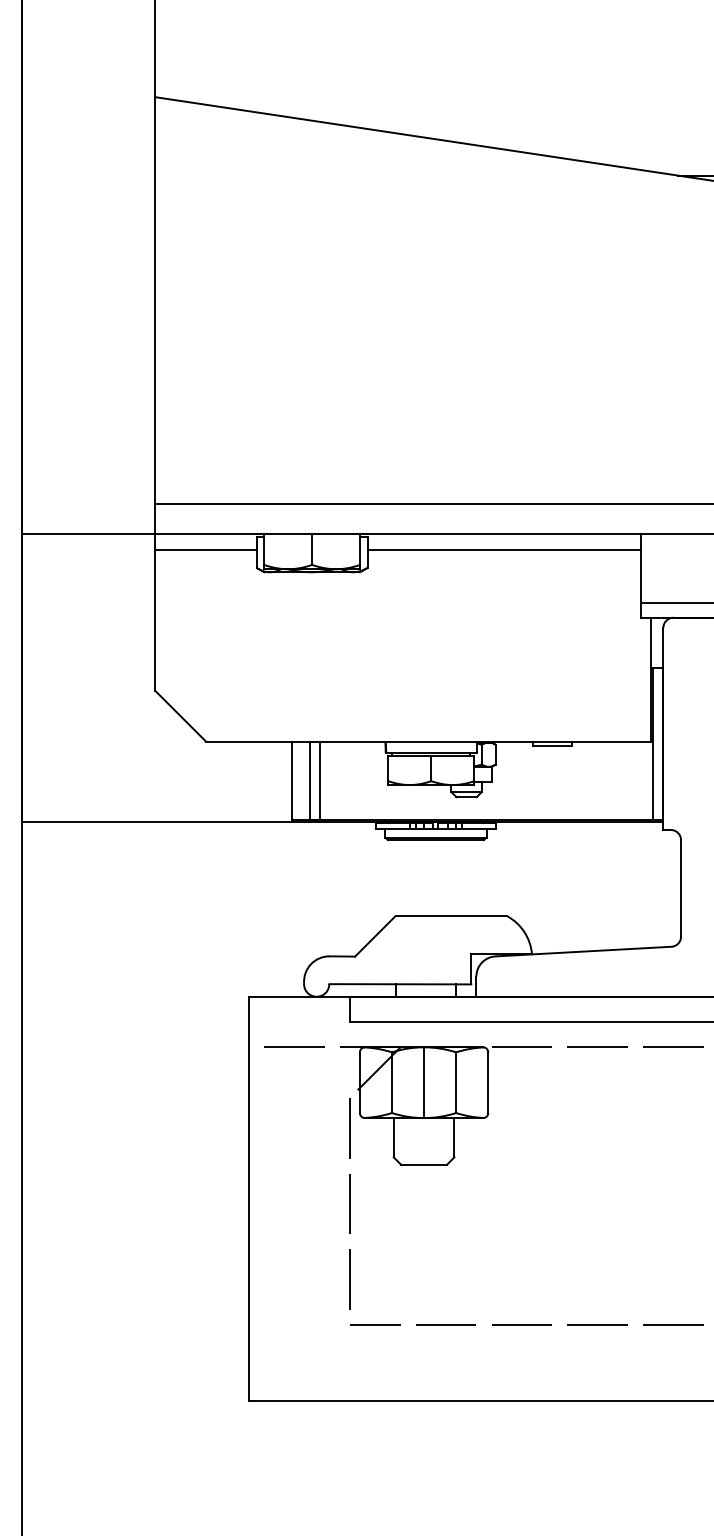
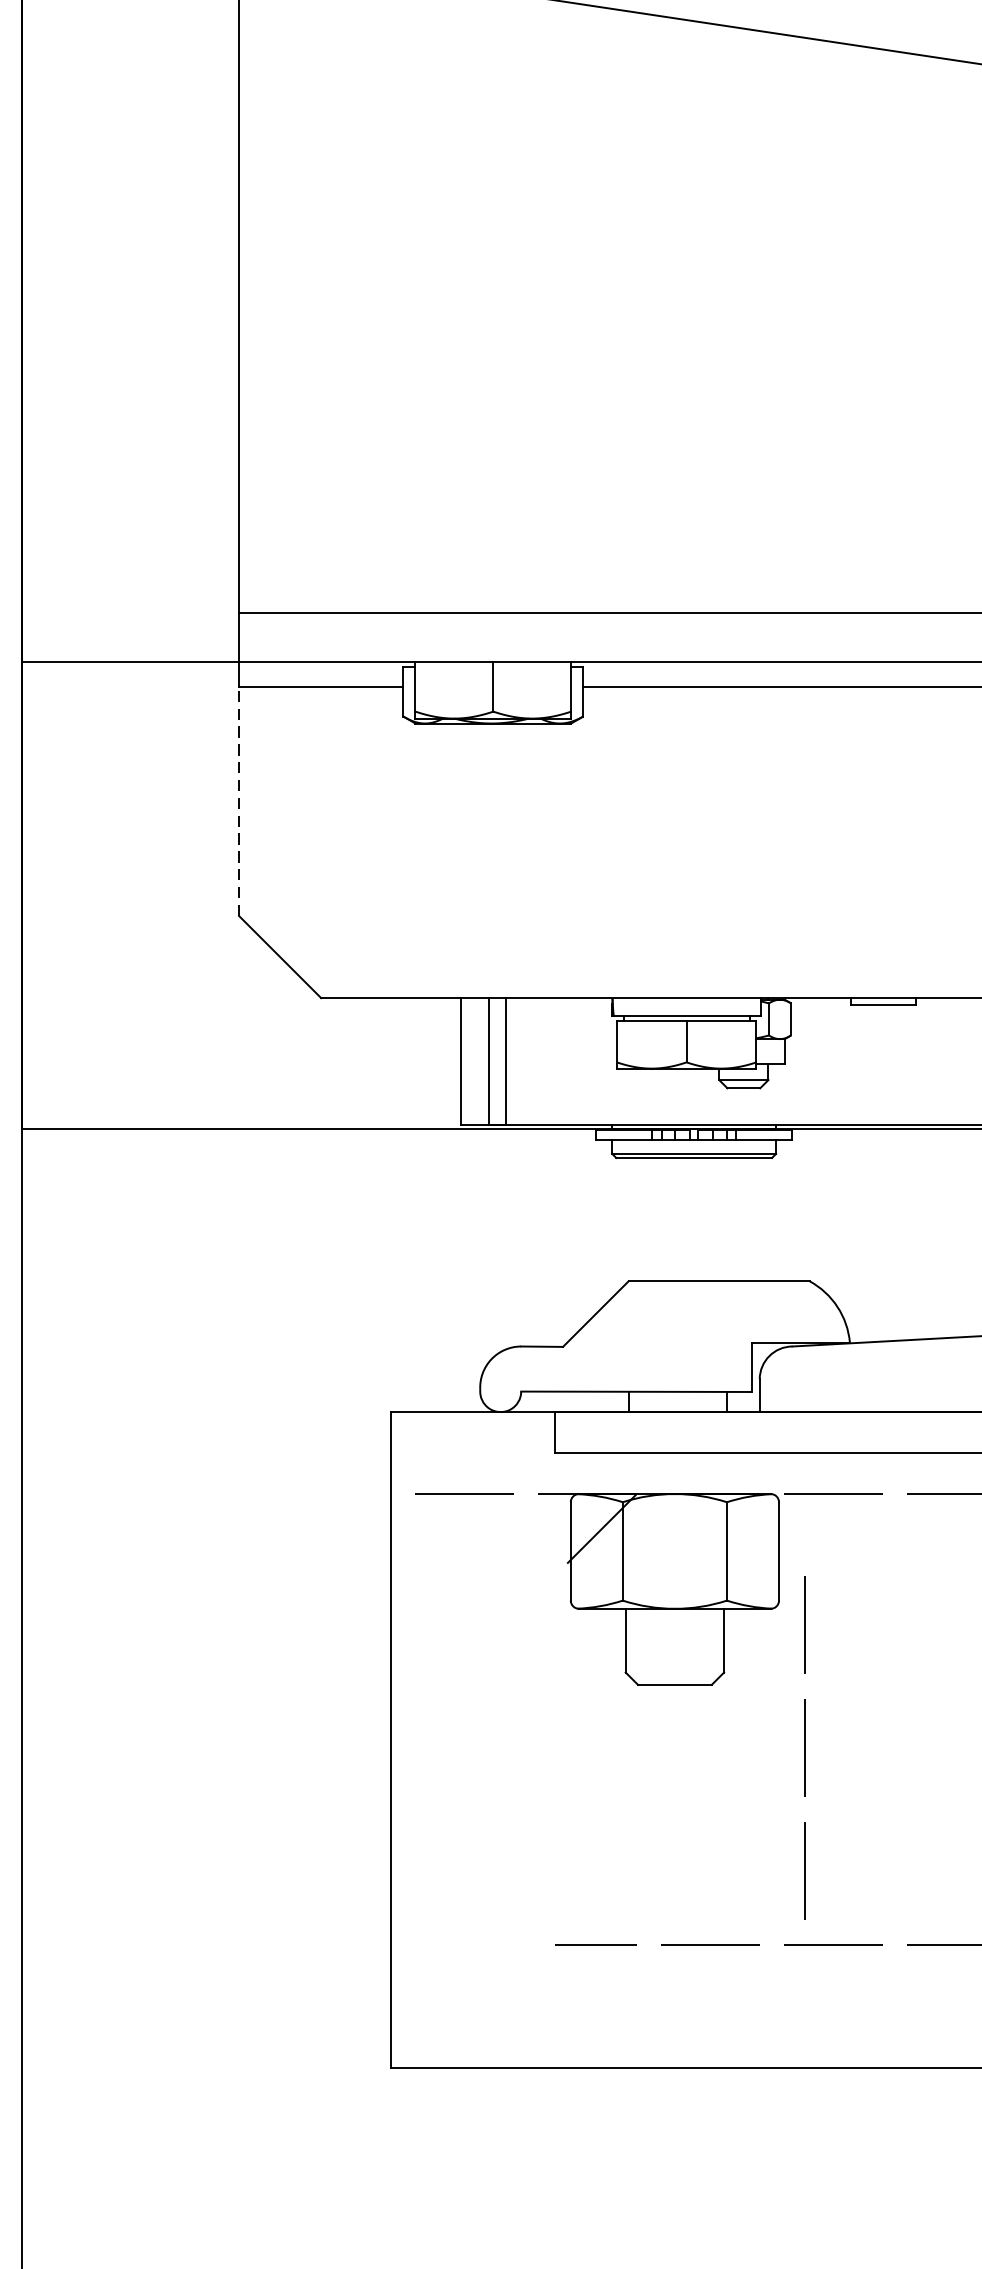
line: (155, 620) -> (239, 801), solid -> dashed
line: (424, 1082) -> (675, 1551), removed
line: (349, 1203) -> (803, 1747), moved

